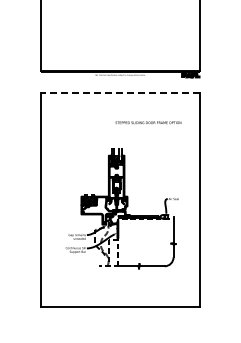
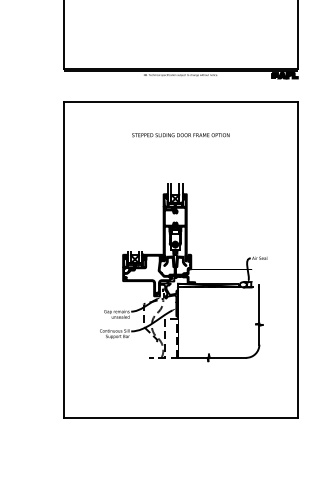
line: (120, 93) -> (180, 102), dashed -> solid
text: (148, 122) -> (180, 134), moved

